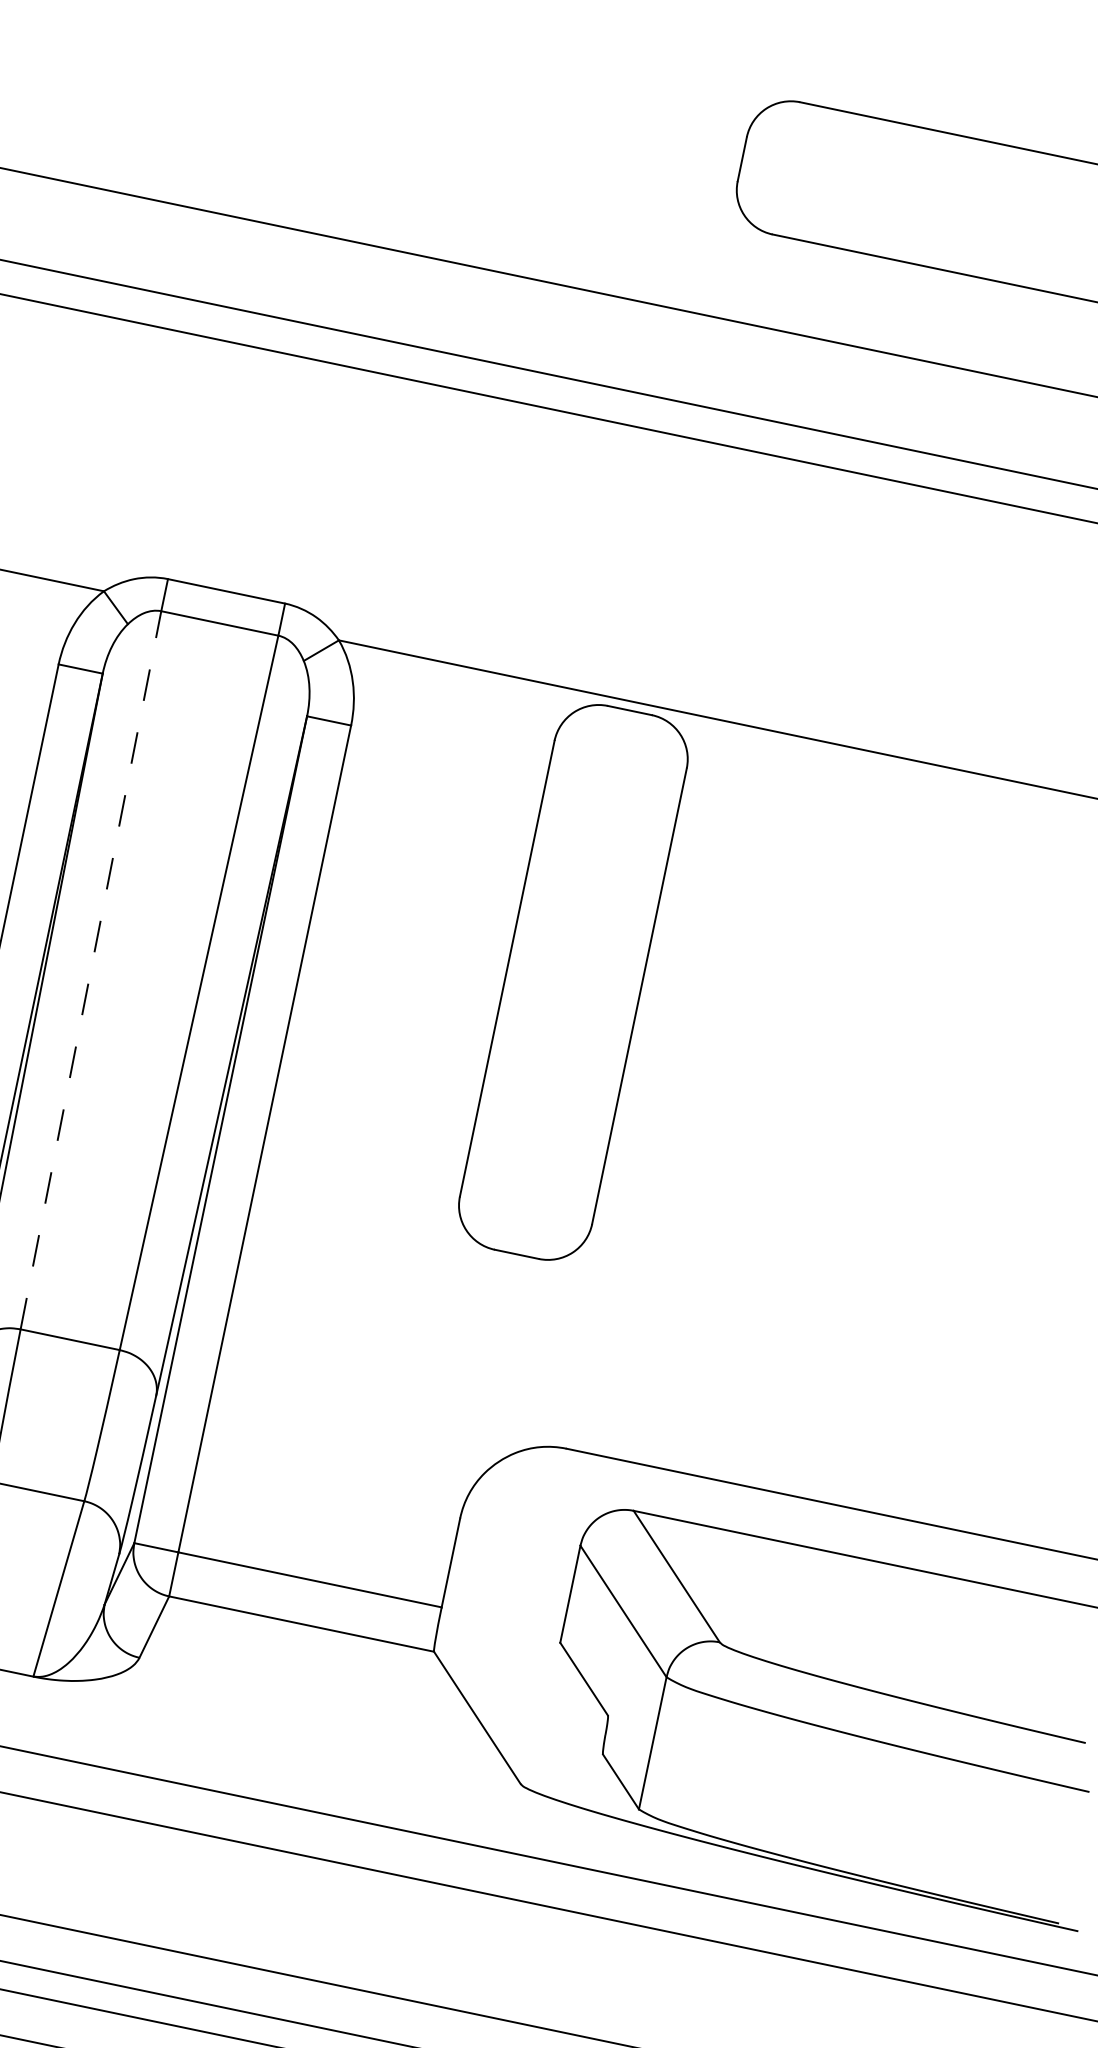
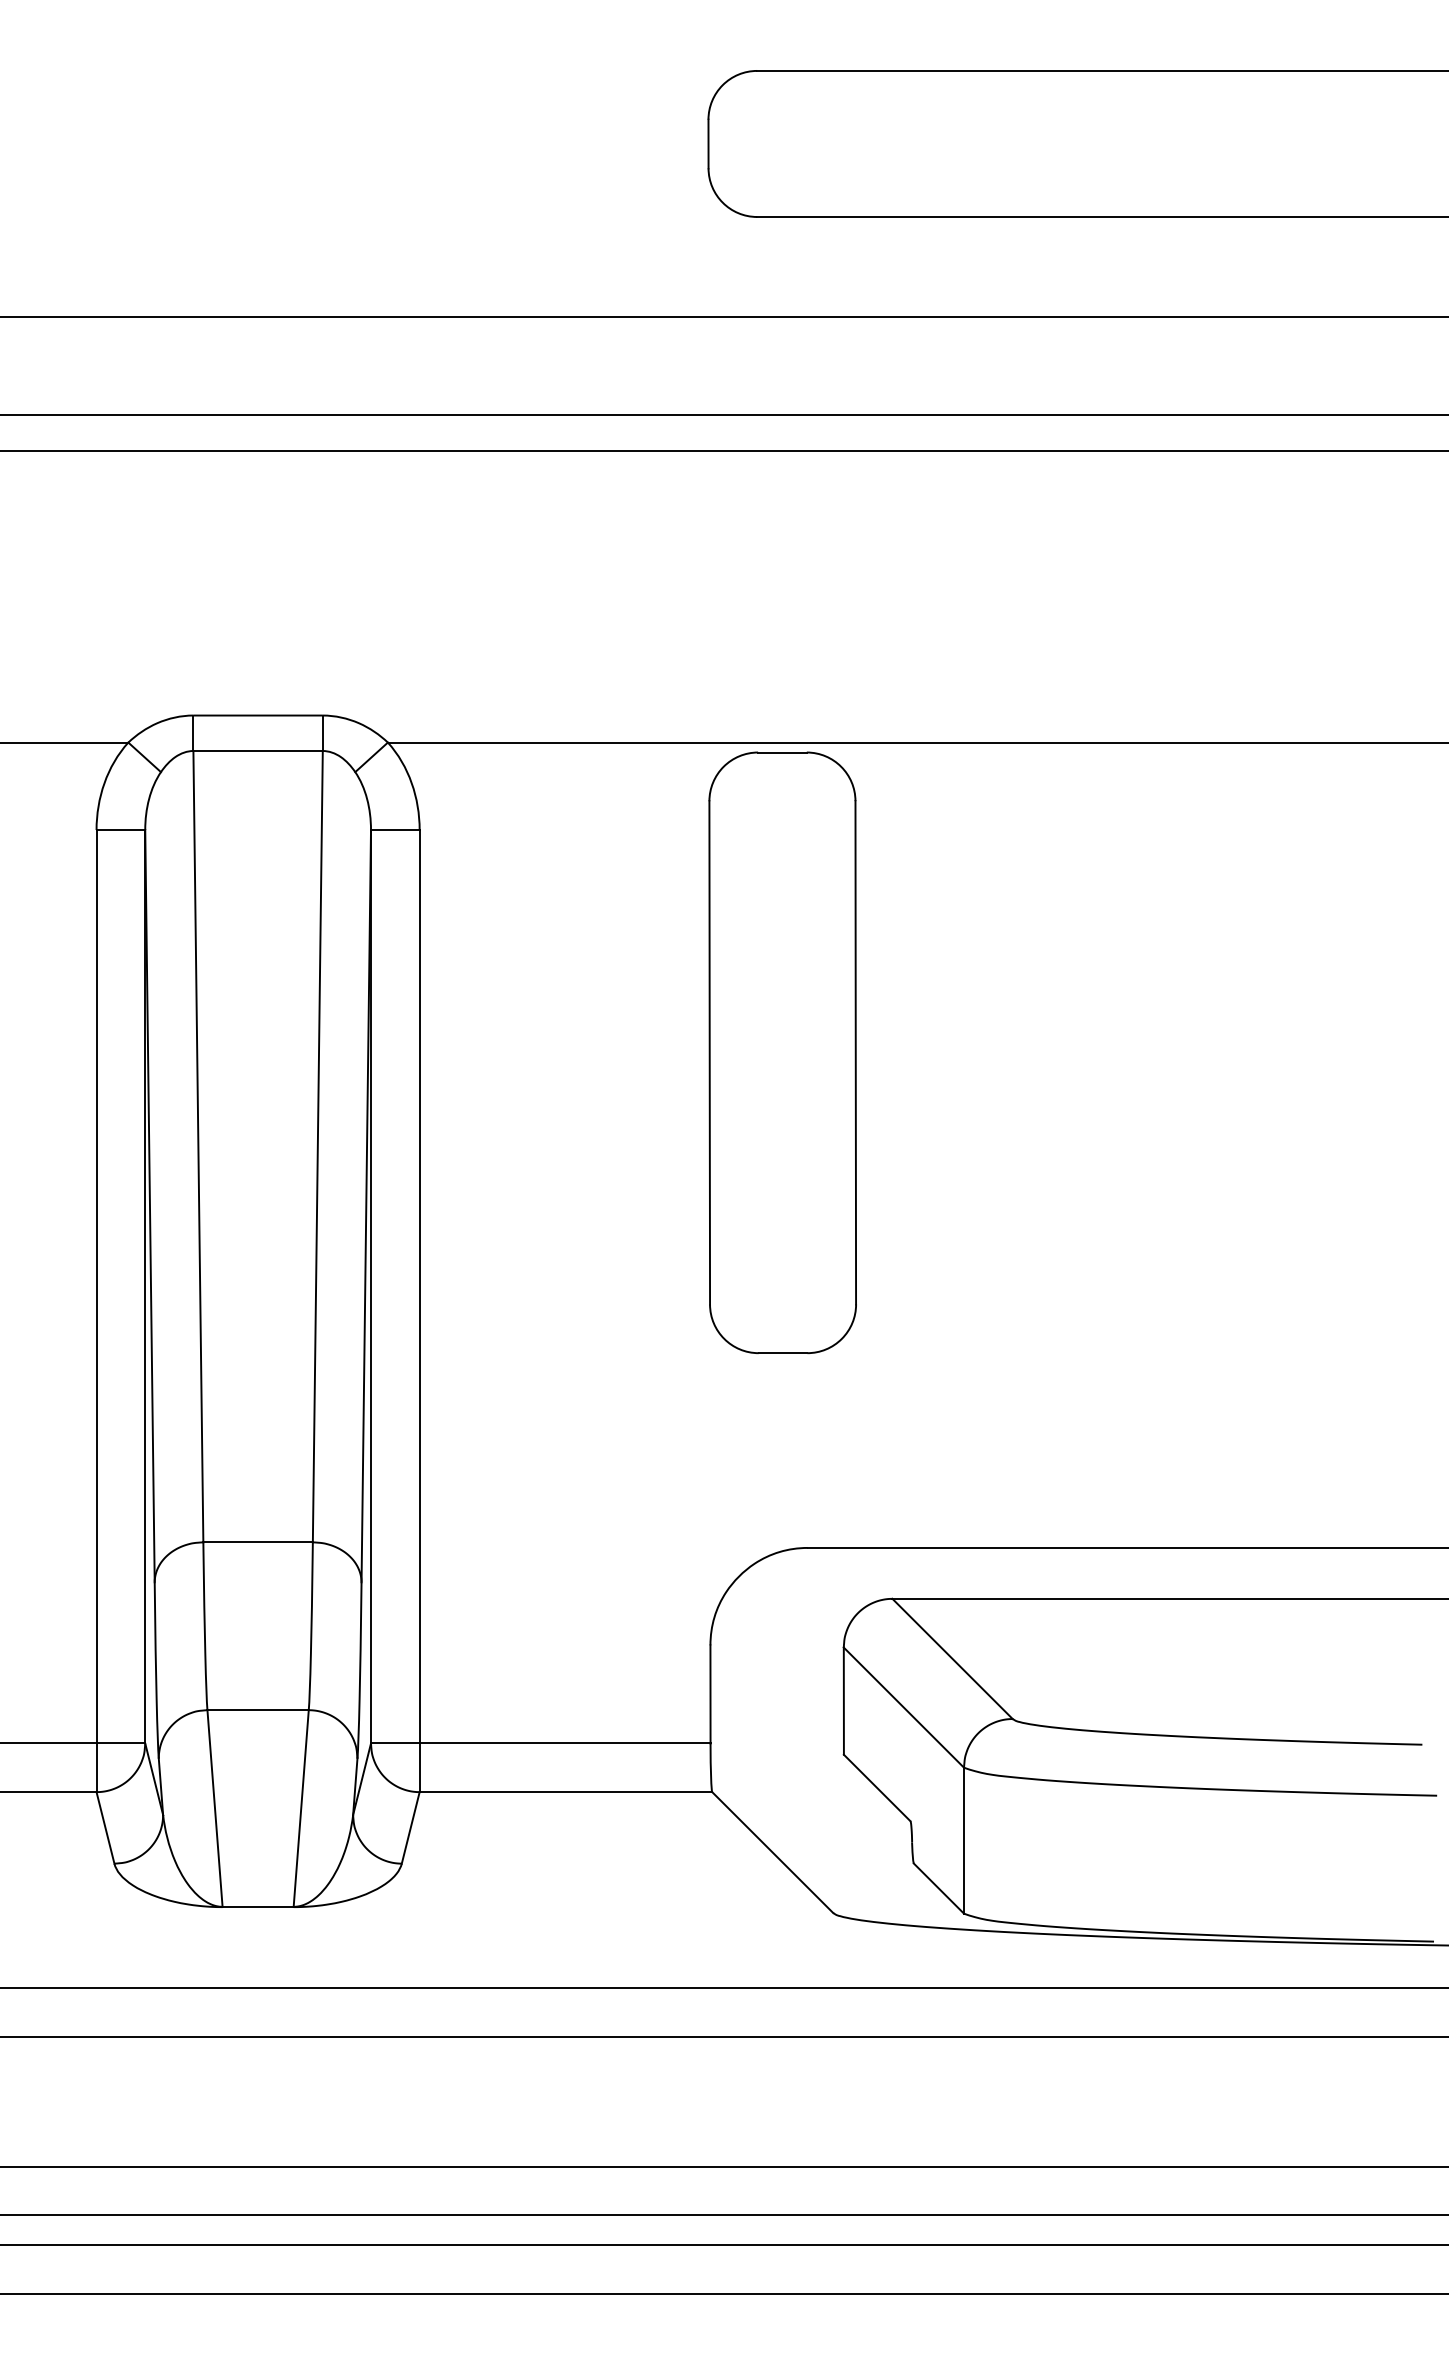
line: (91, 970) -> (198, 1146), dashed -> solid
part: (573, 982) -> (782, 1052), moved

